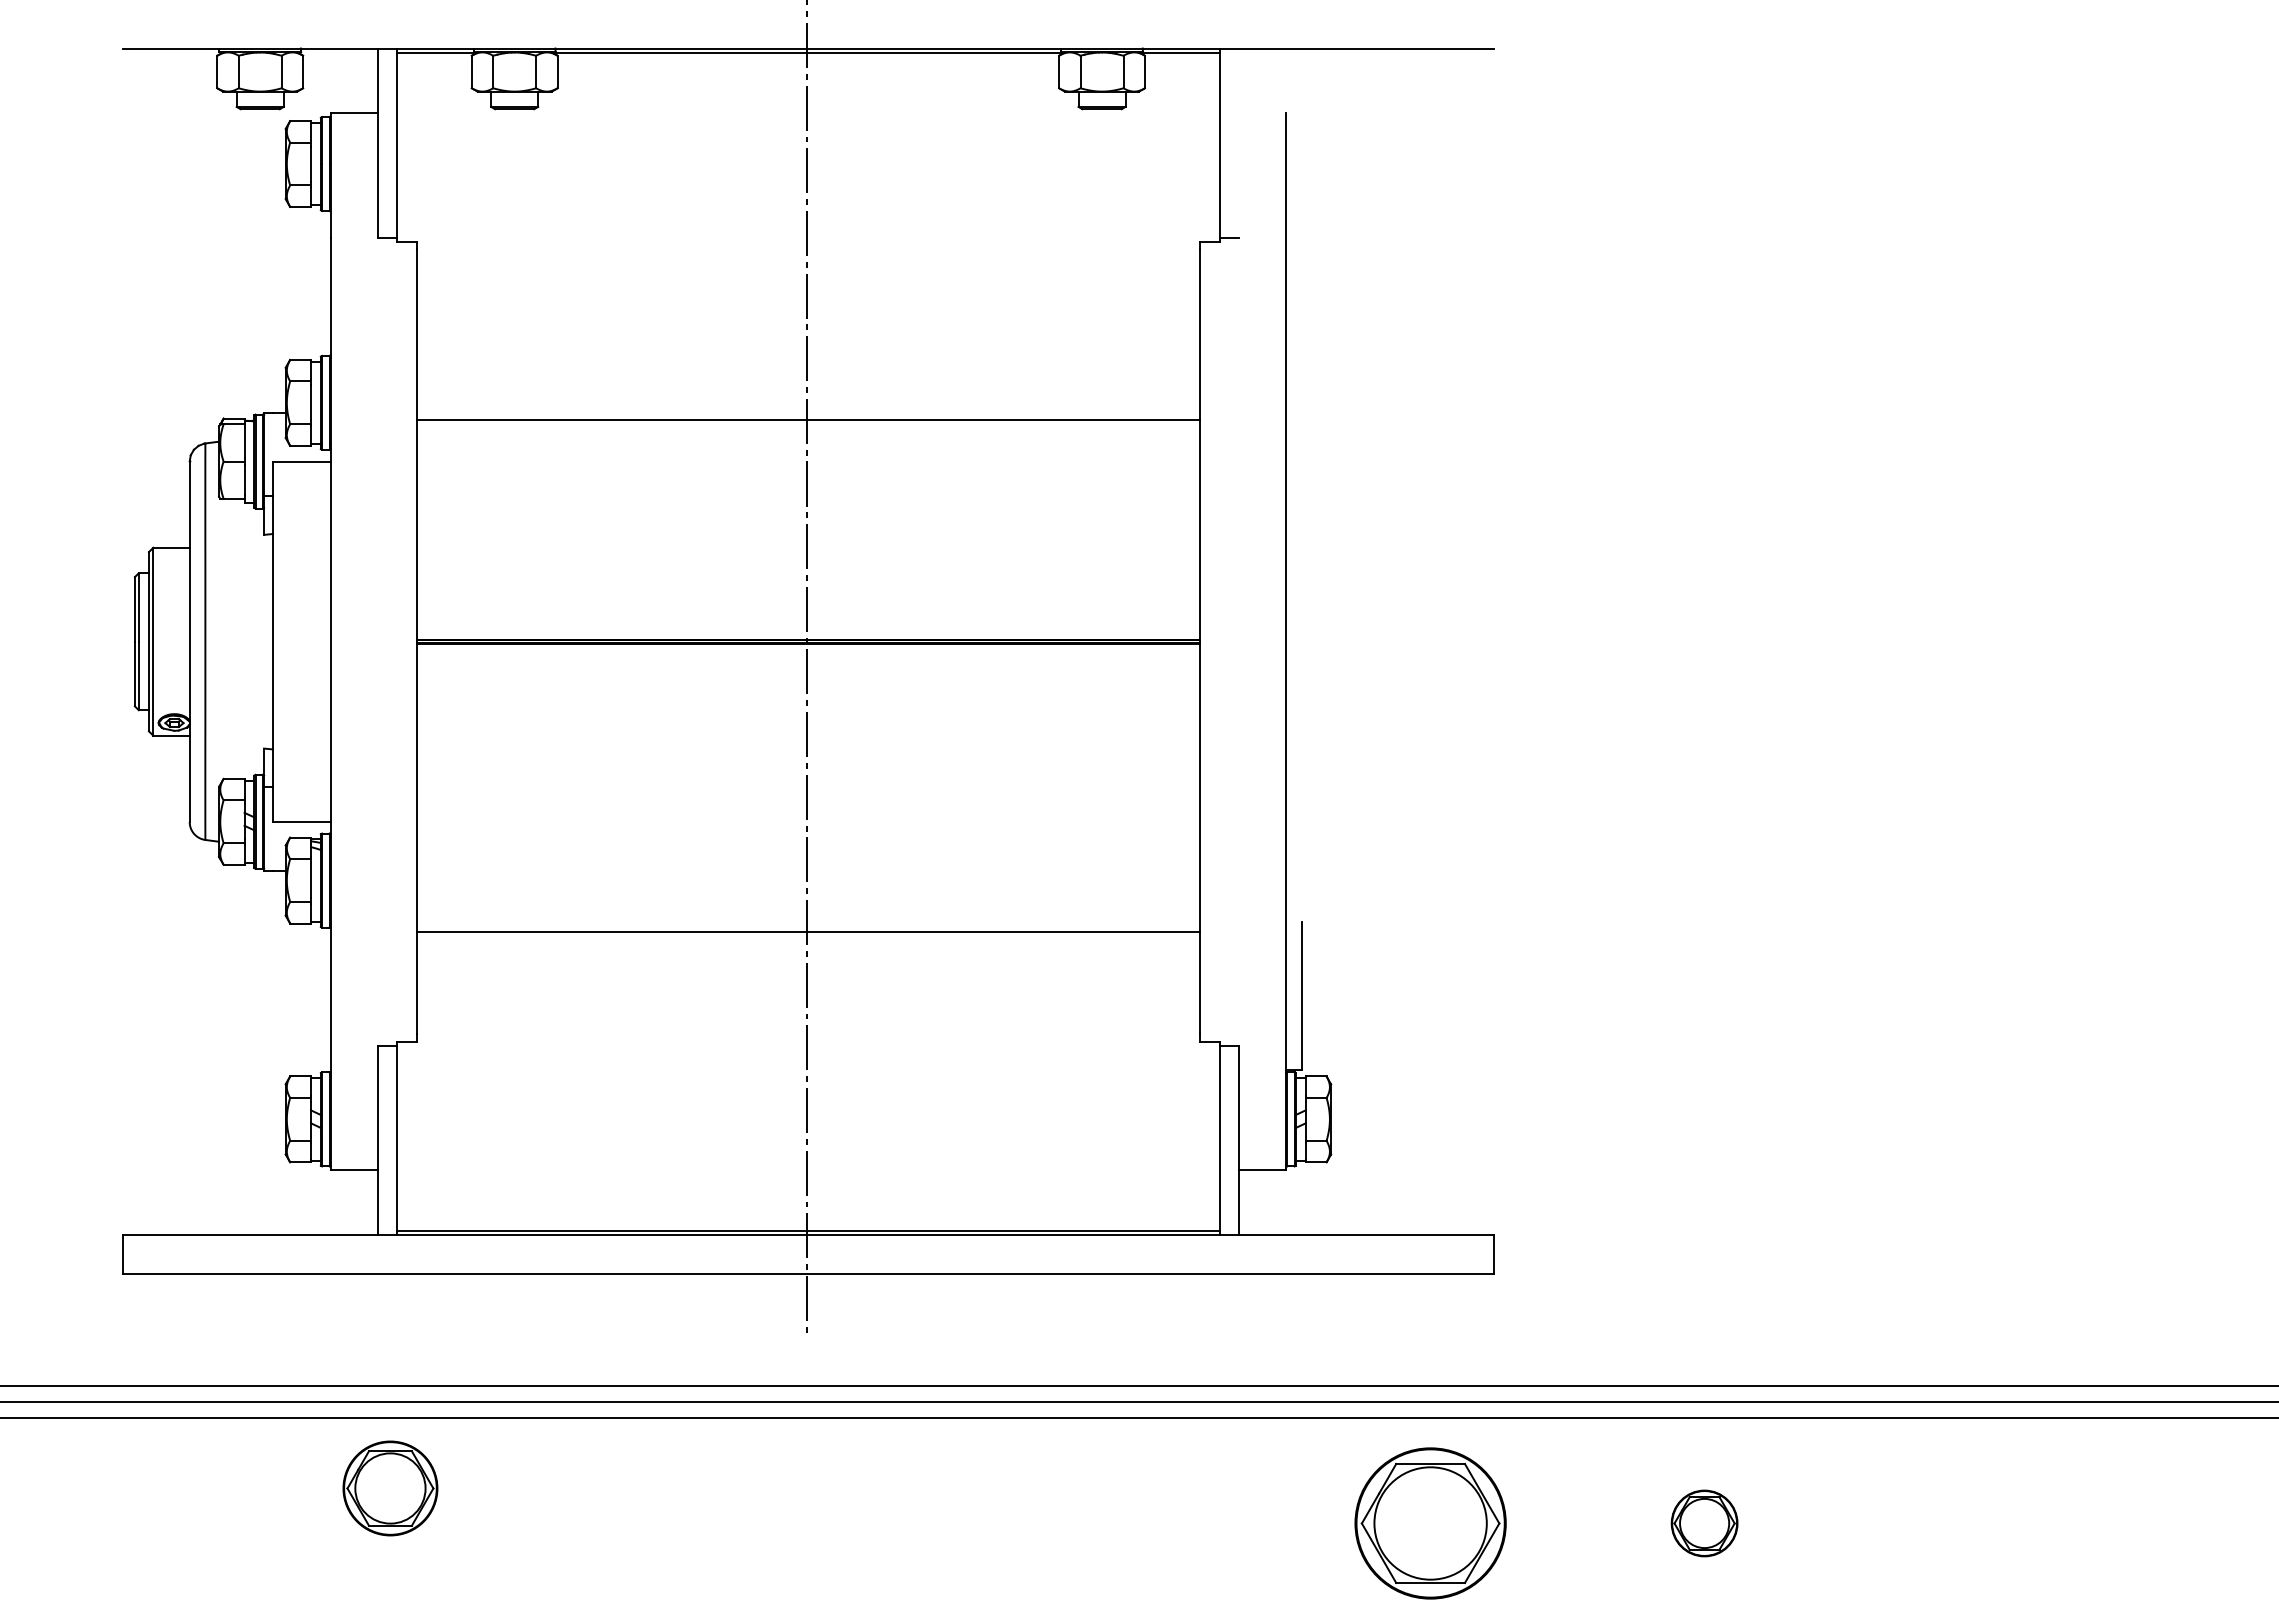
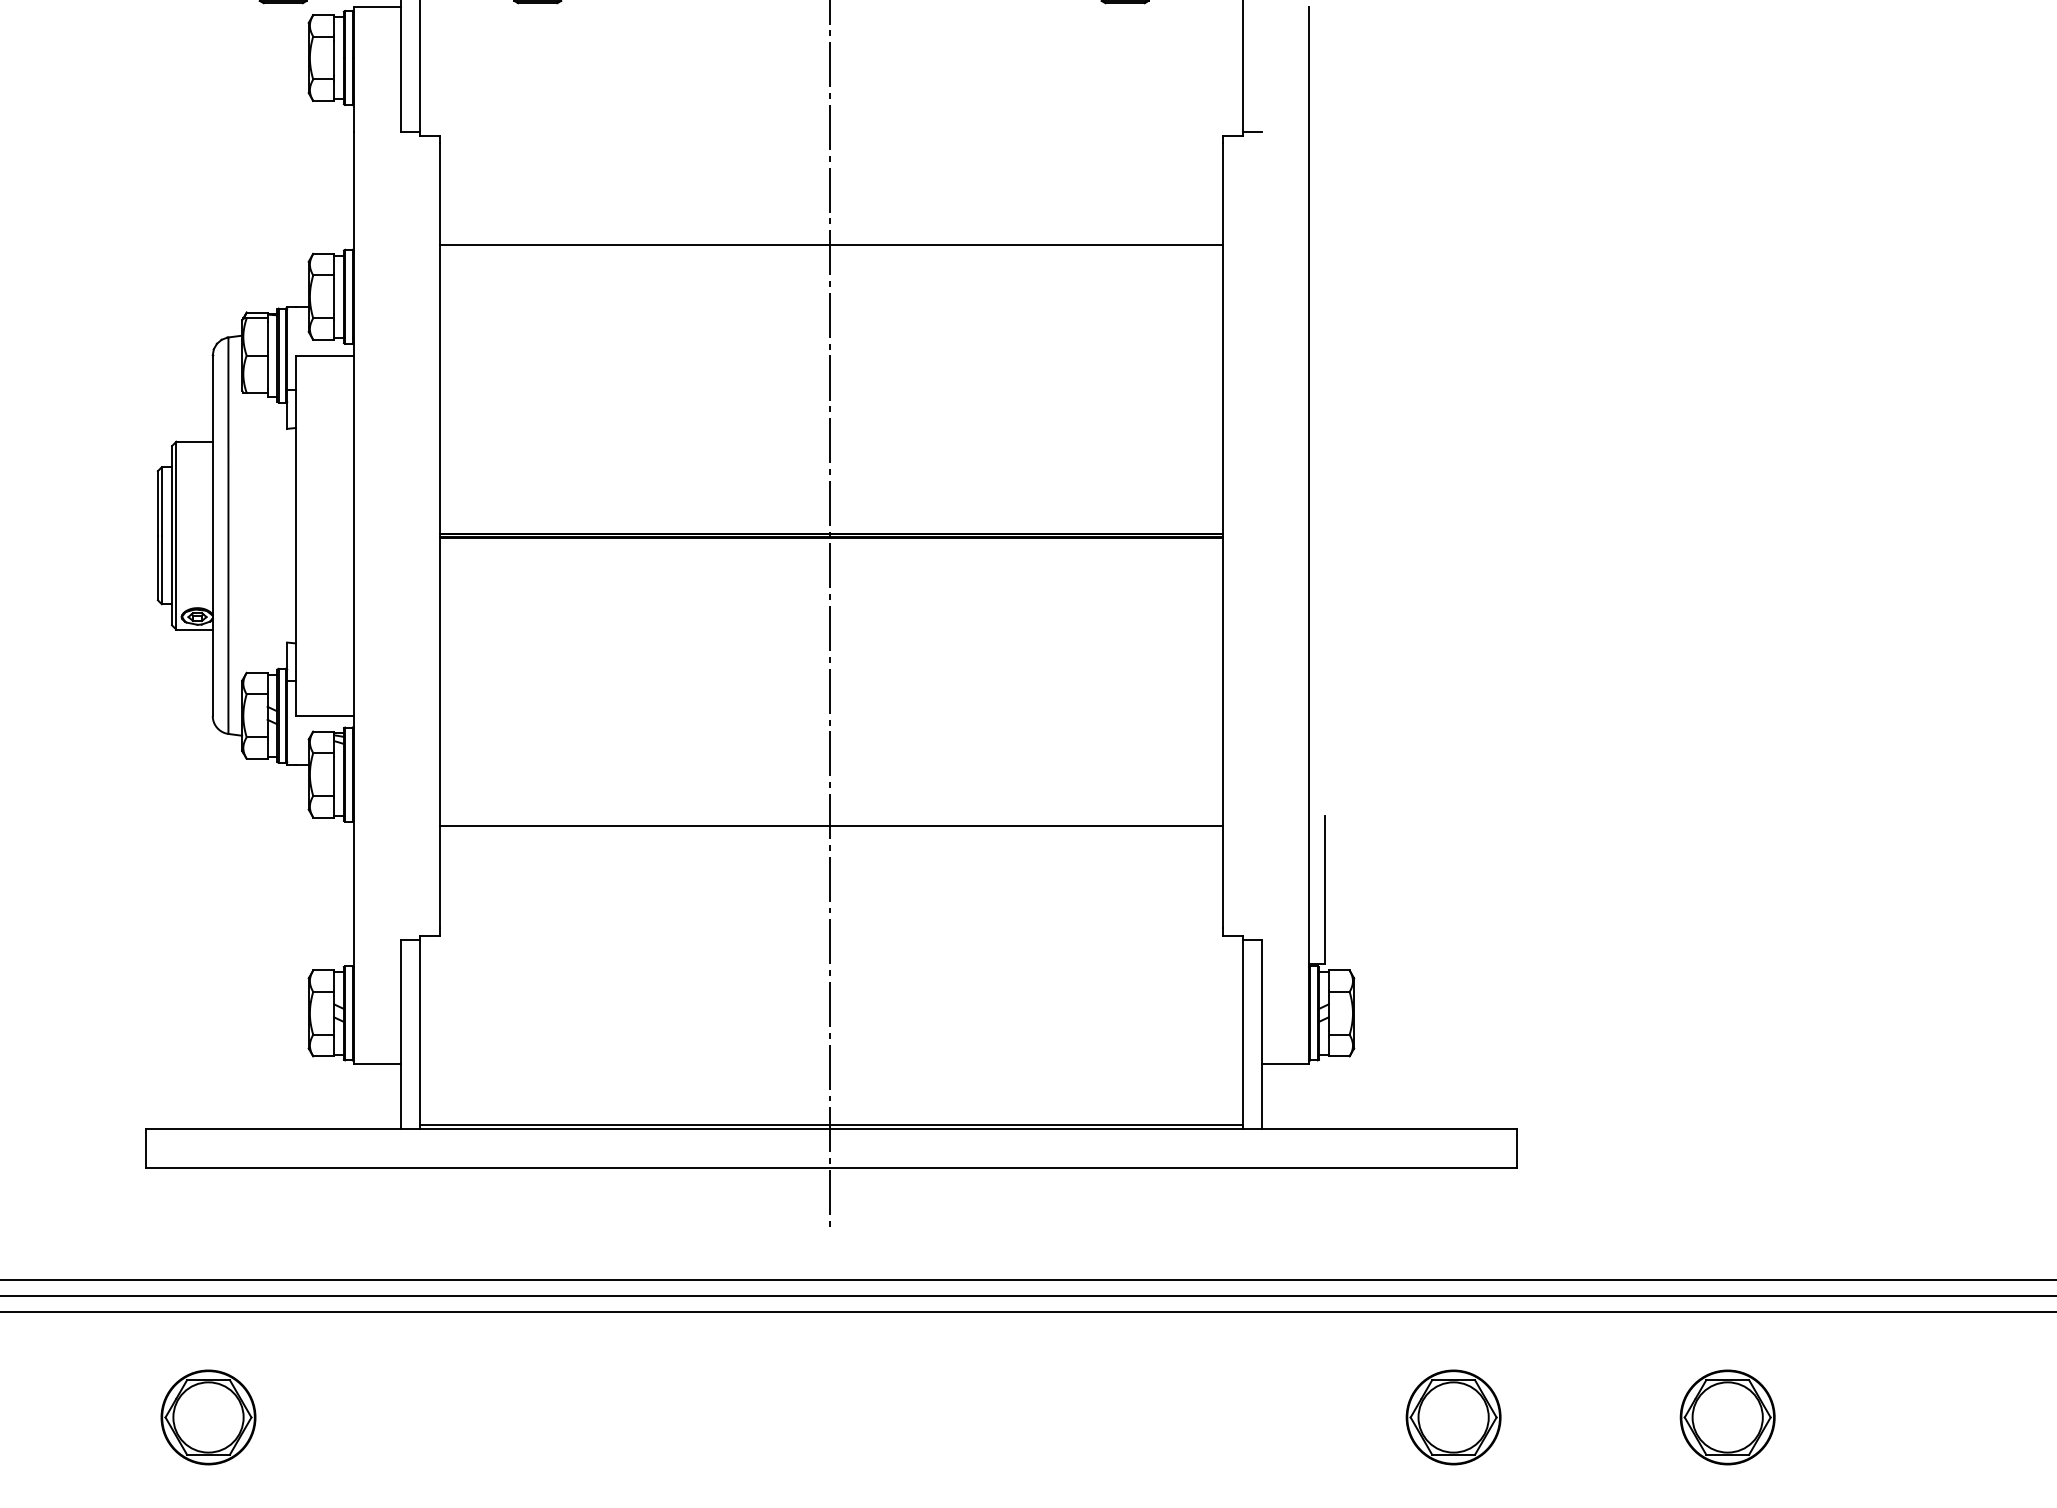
line: (807, 420) -> (830, 245), moved
part: (390, 1488) -> (208, 1417), moved
part: (1430, 1523) -> (1453, 1417), size x0.62
part: (1704, 1523) -> (1727, 1417), size x1.43

